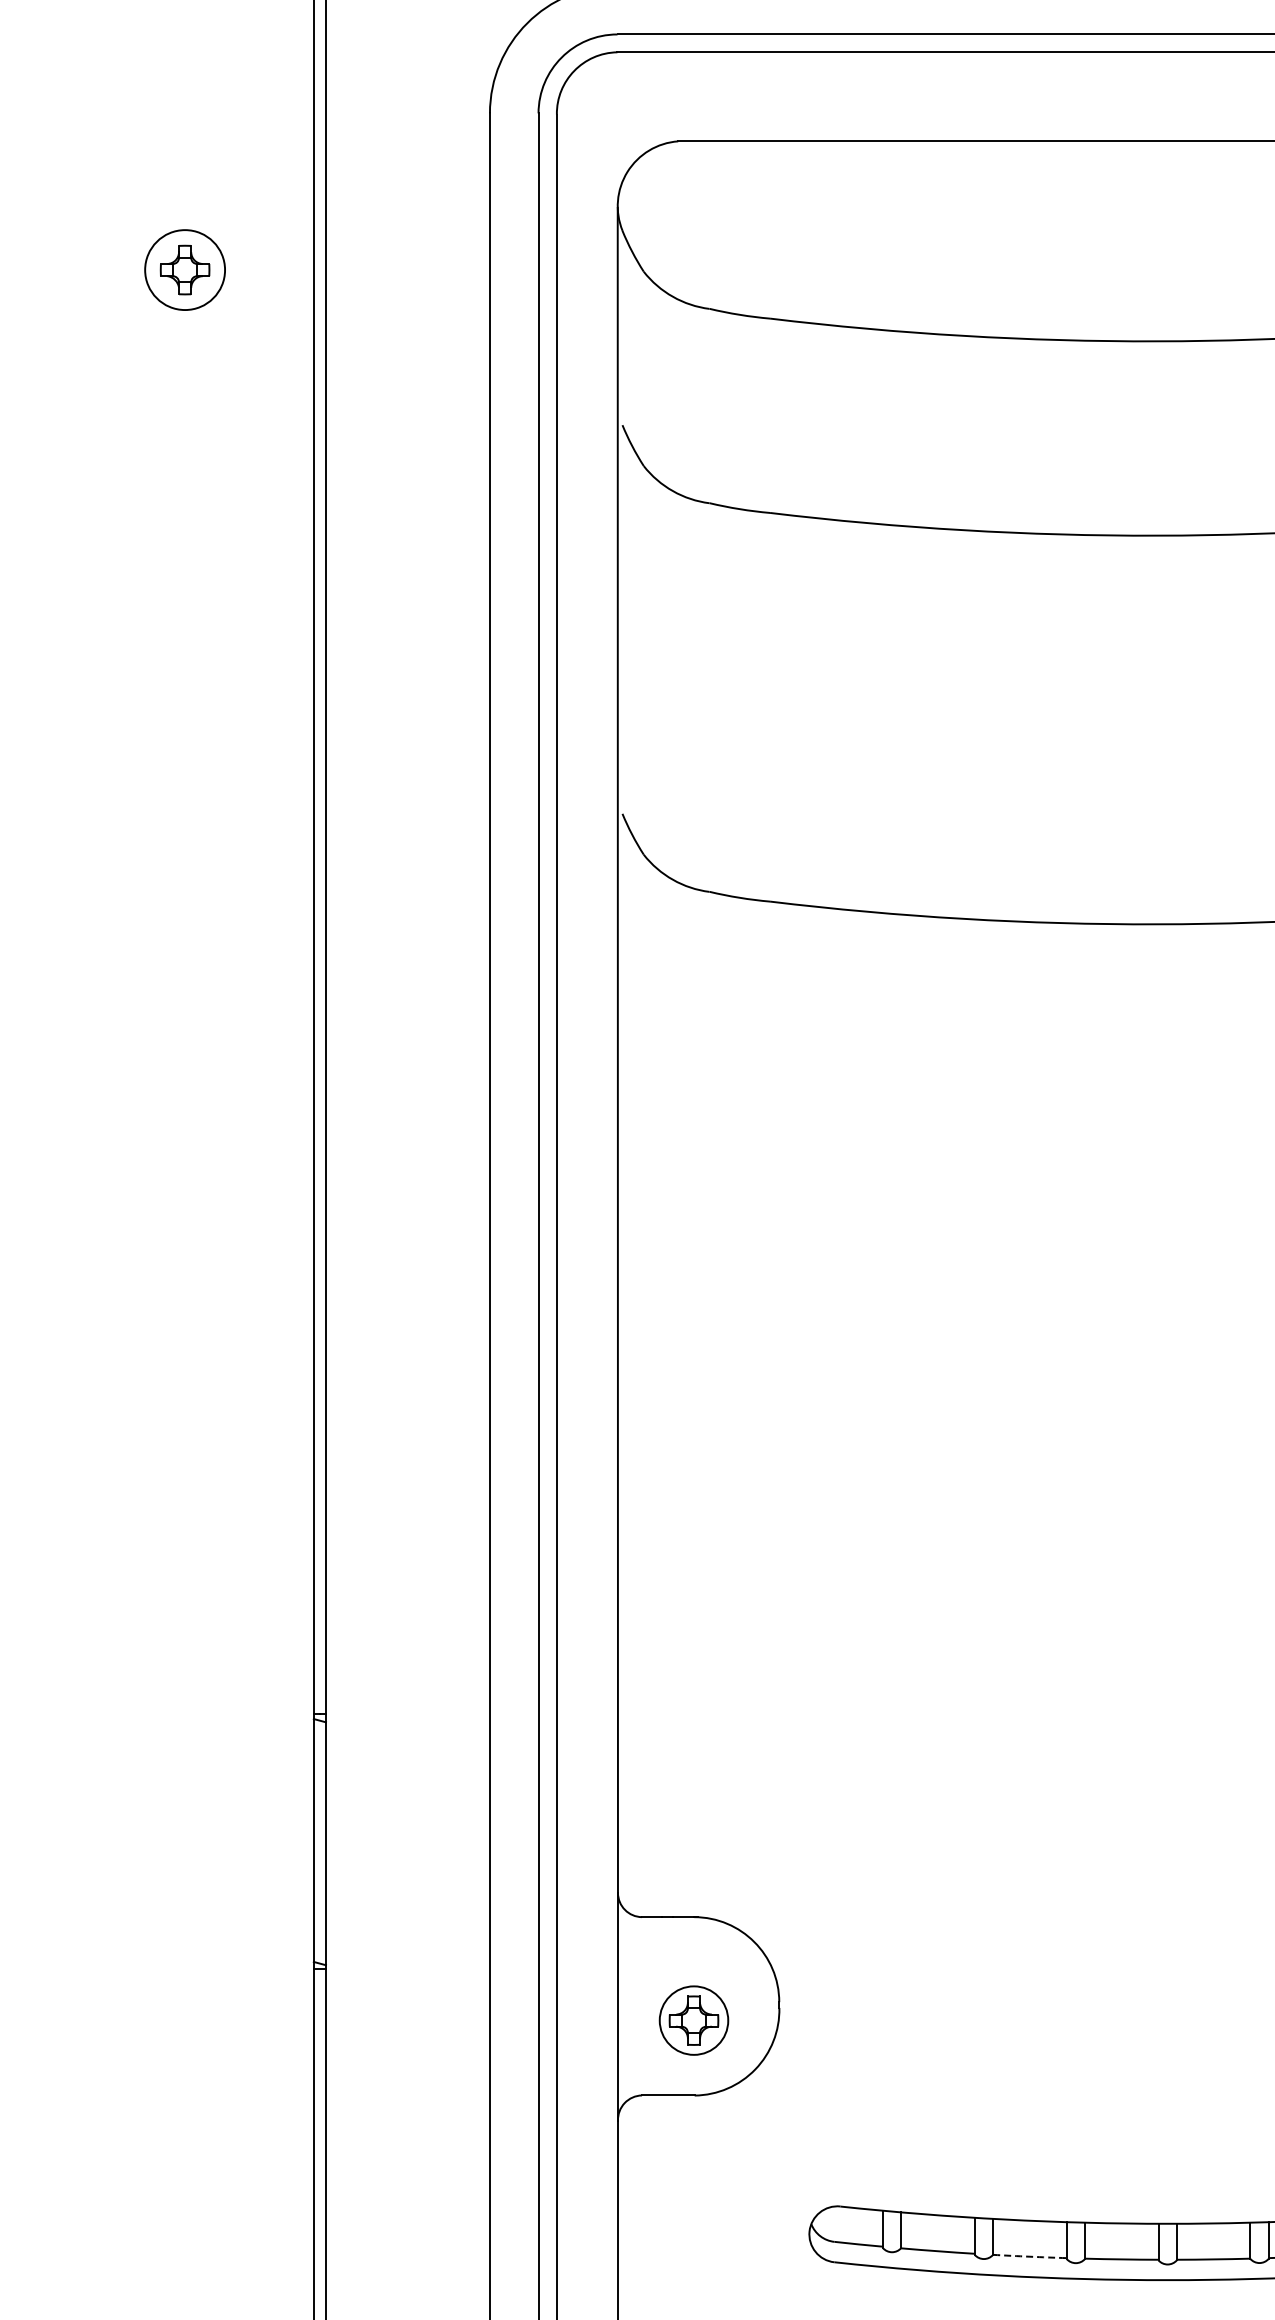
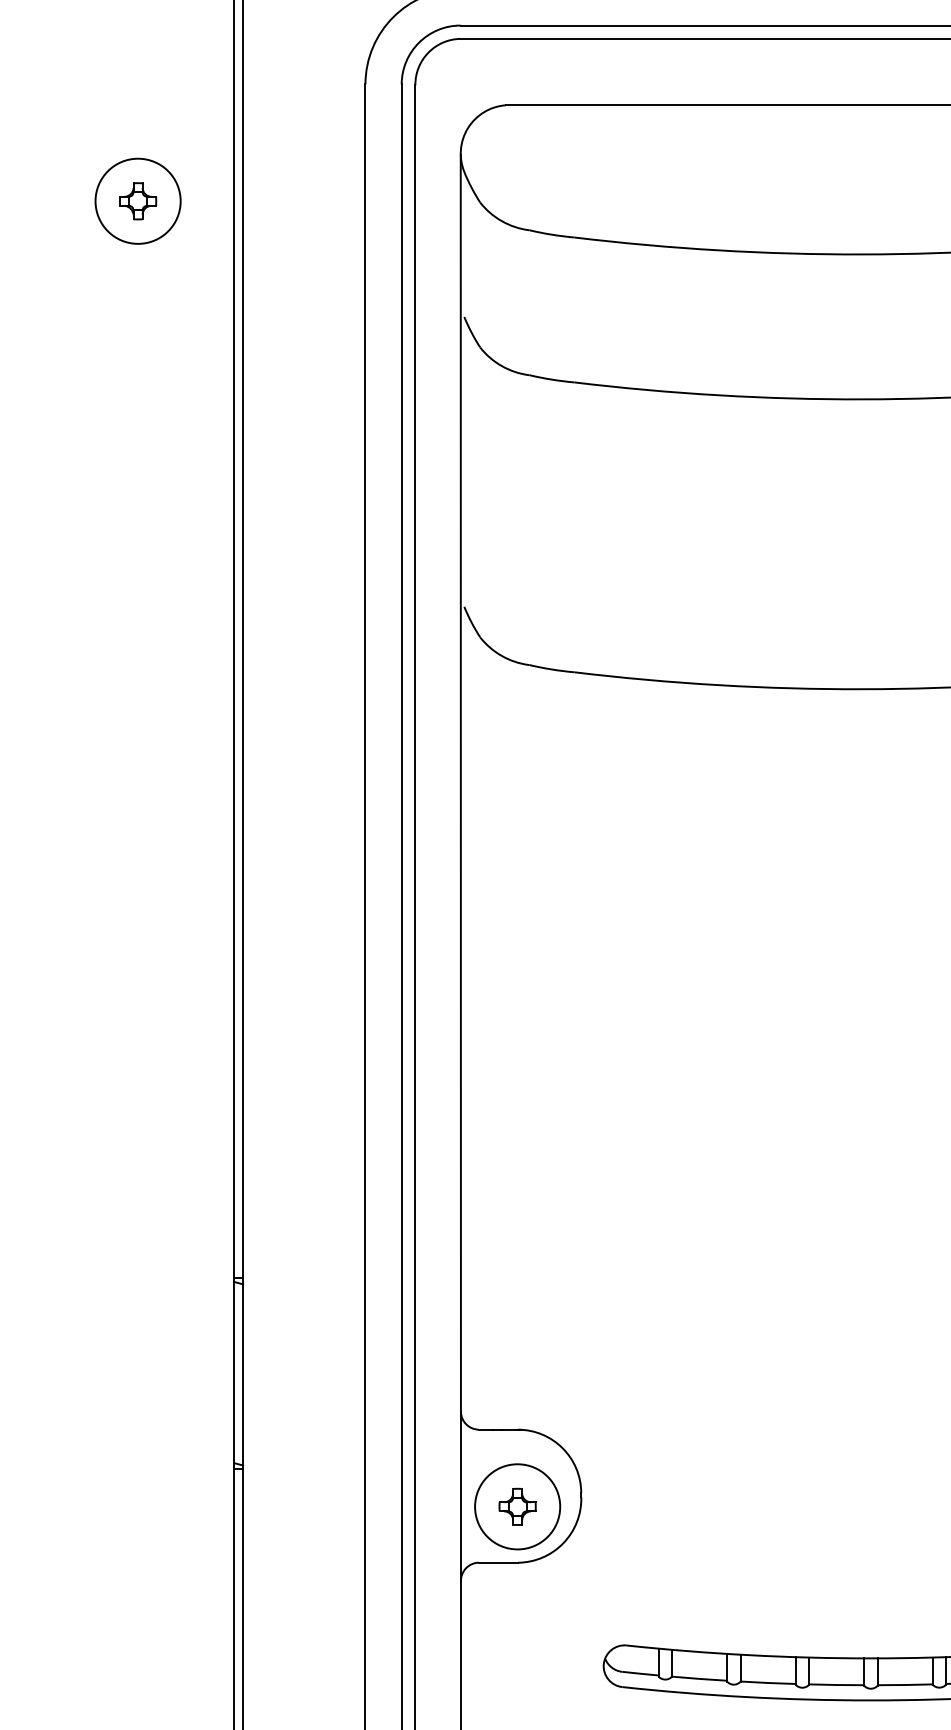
circle: (185, 270) -> (138, 201), size x1.43
circle: (693, 2020) -> (517, 1506), size x1.67
arc: (1029, 2256) -> (767, 1682), dashed -> solid

